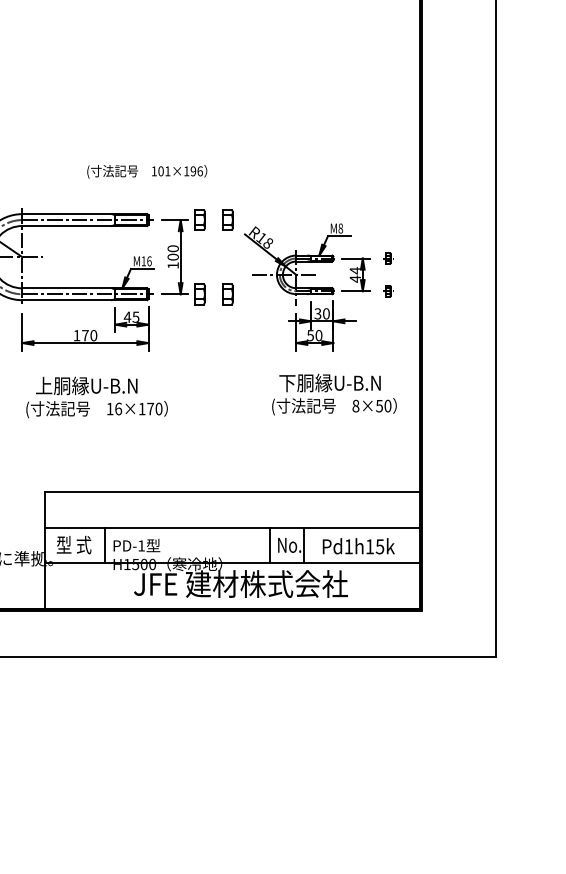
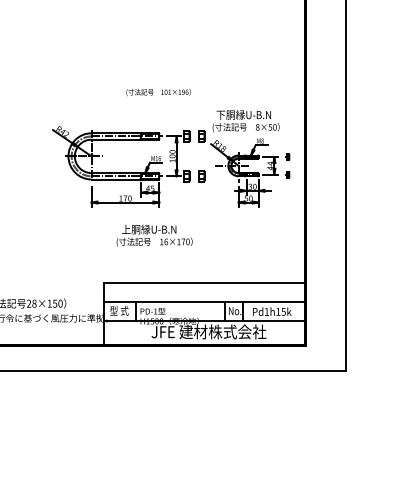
text: (146, 171) -> (158, 92), moved
text: (333, 393) -> (245, 120), moved
text: (96, 397) -> (154, 235), moved

